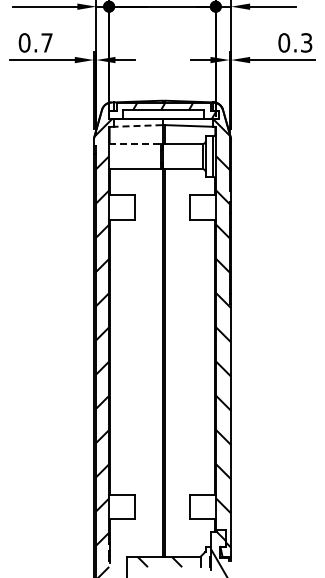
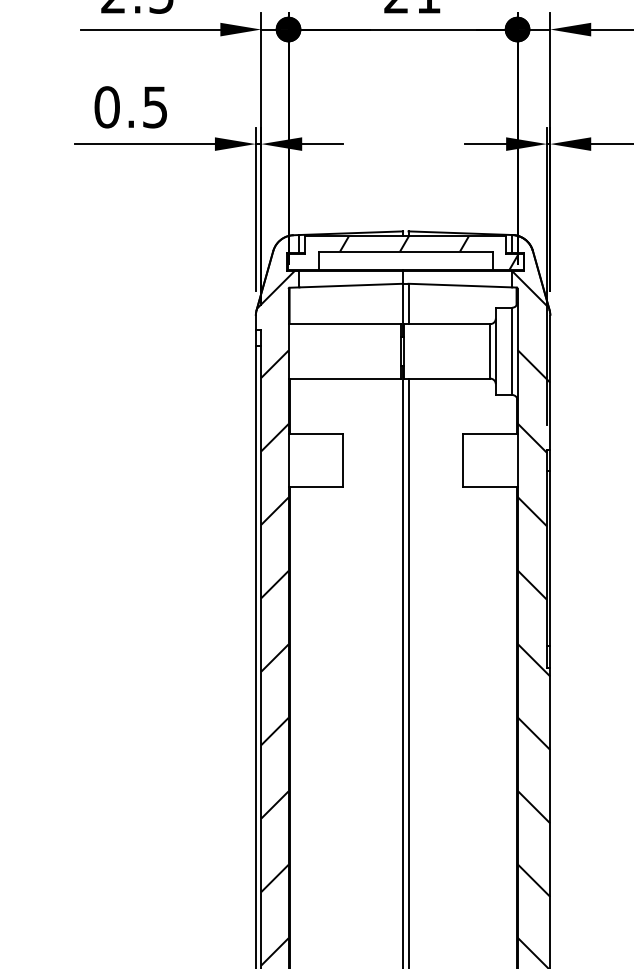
text: (46, 42) -> (154, 106), 0.7 -> 0.5
line: (137, 125) -> (349, 284), dashed -> solid
line: (135, 143) -> (345, 323), dashed -> solid

